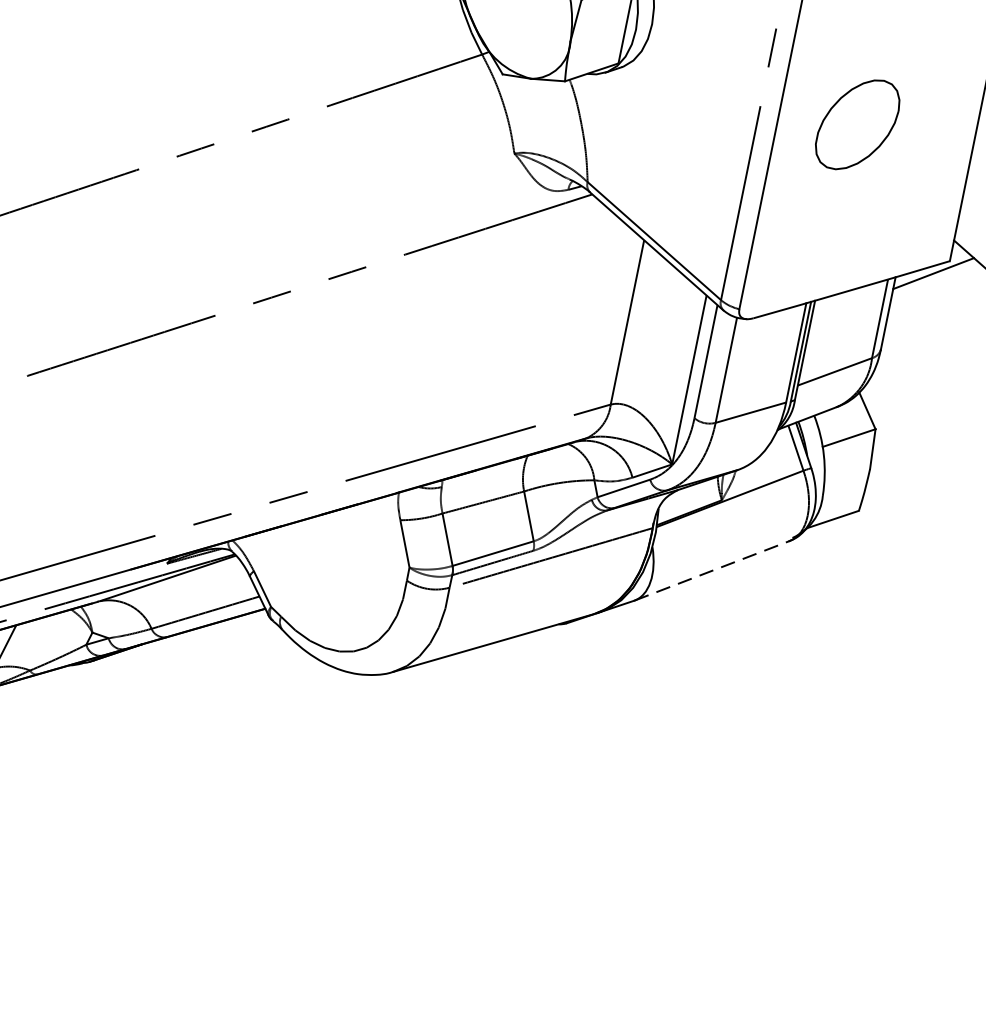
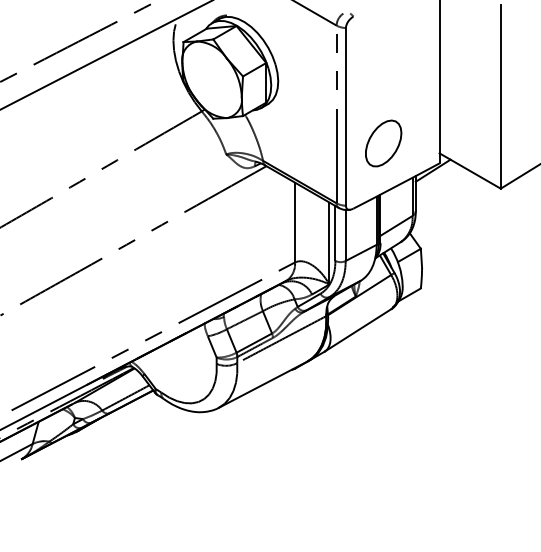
part: (857, 124) -> (383, 143), moved
line: (712, 571) -> (358, 330), dashed -> solid

